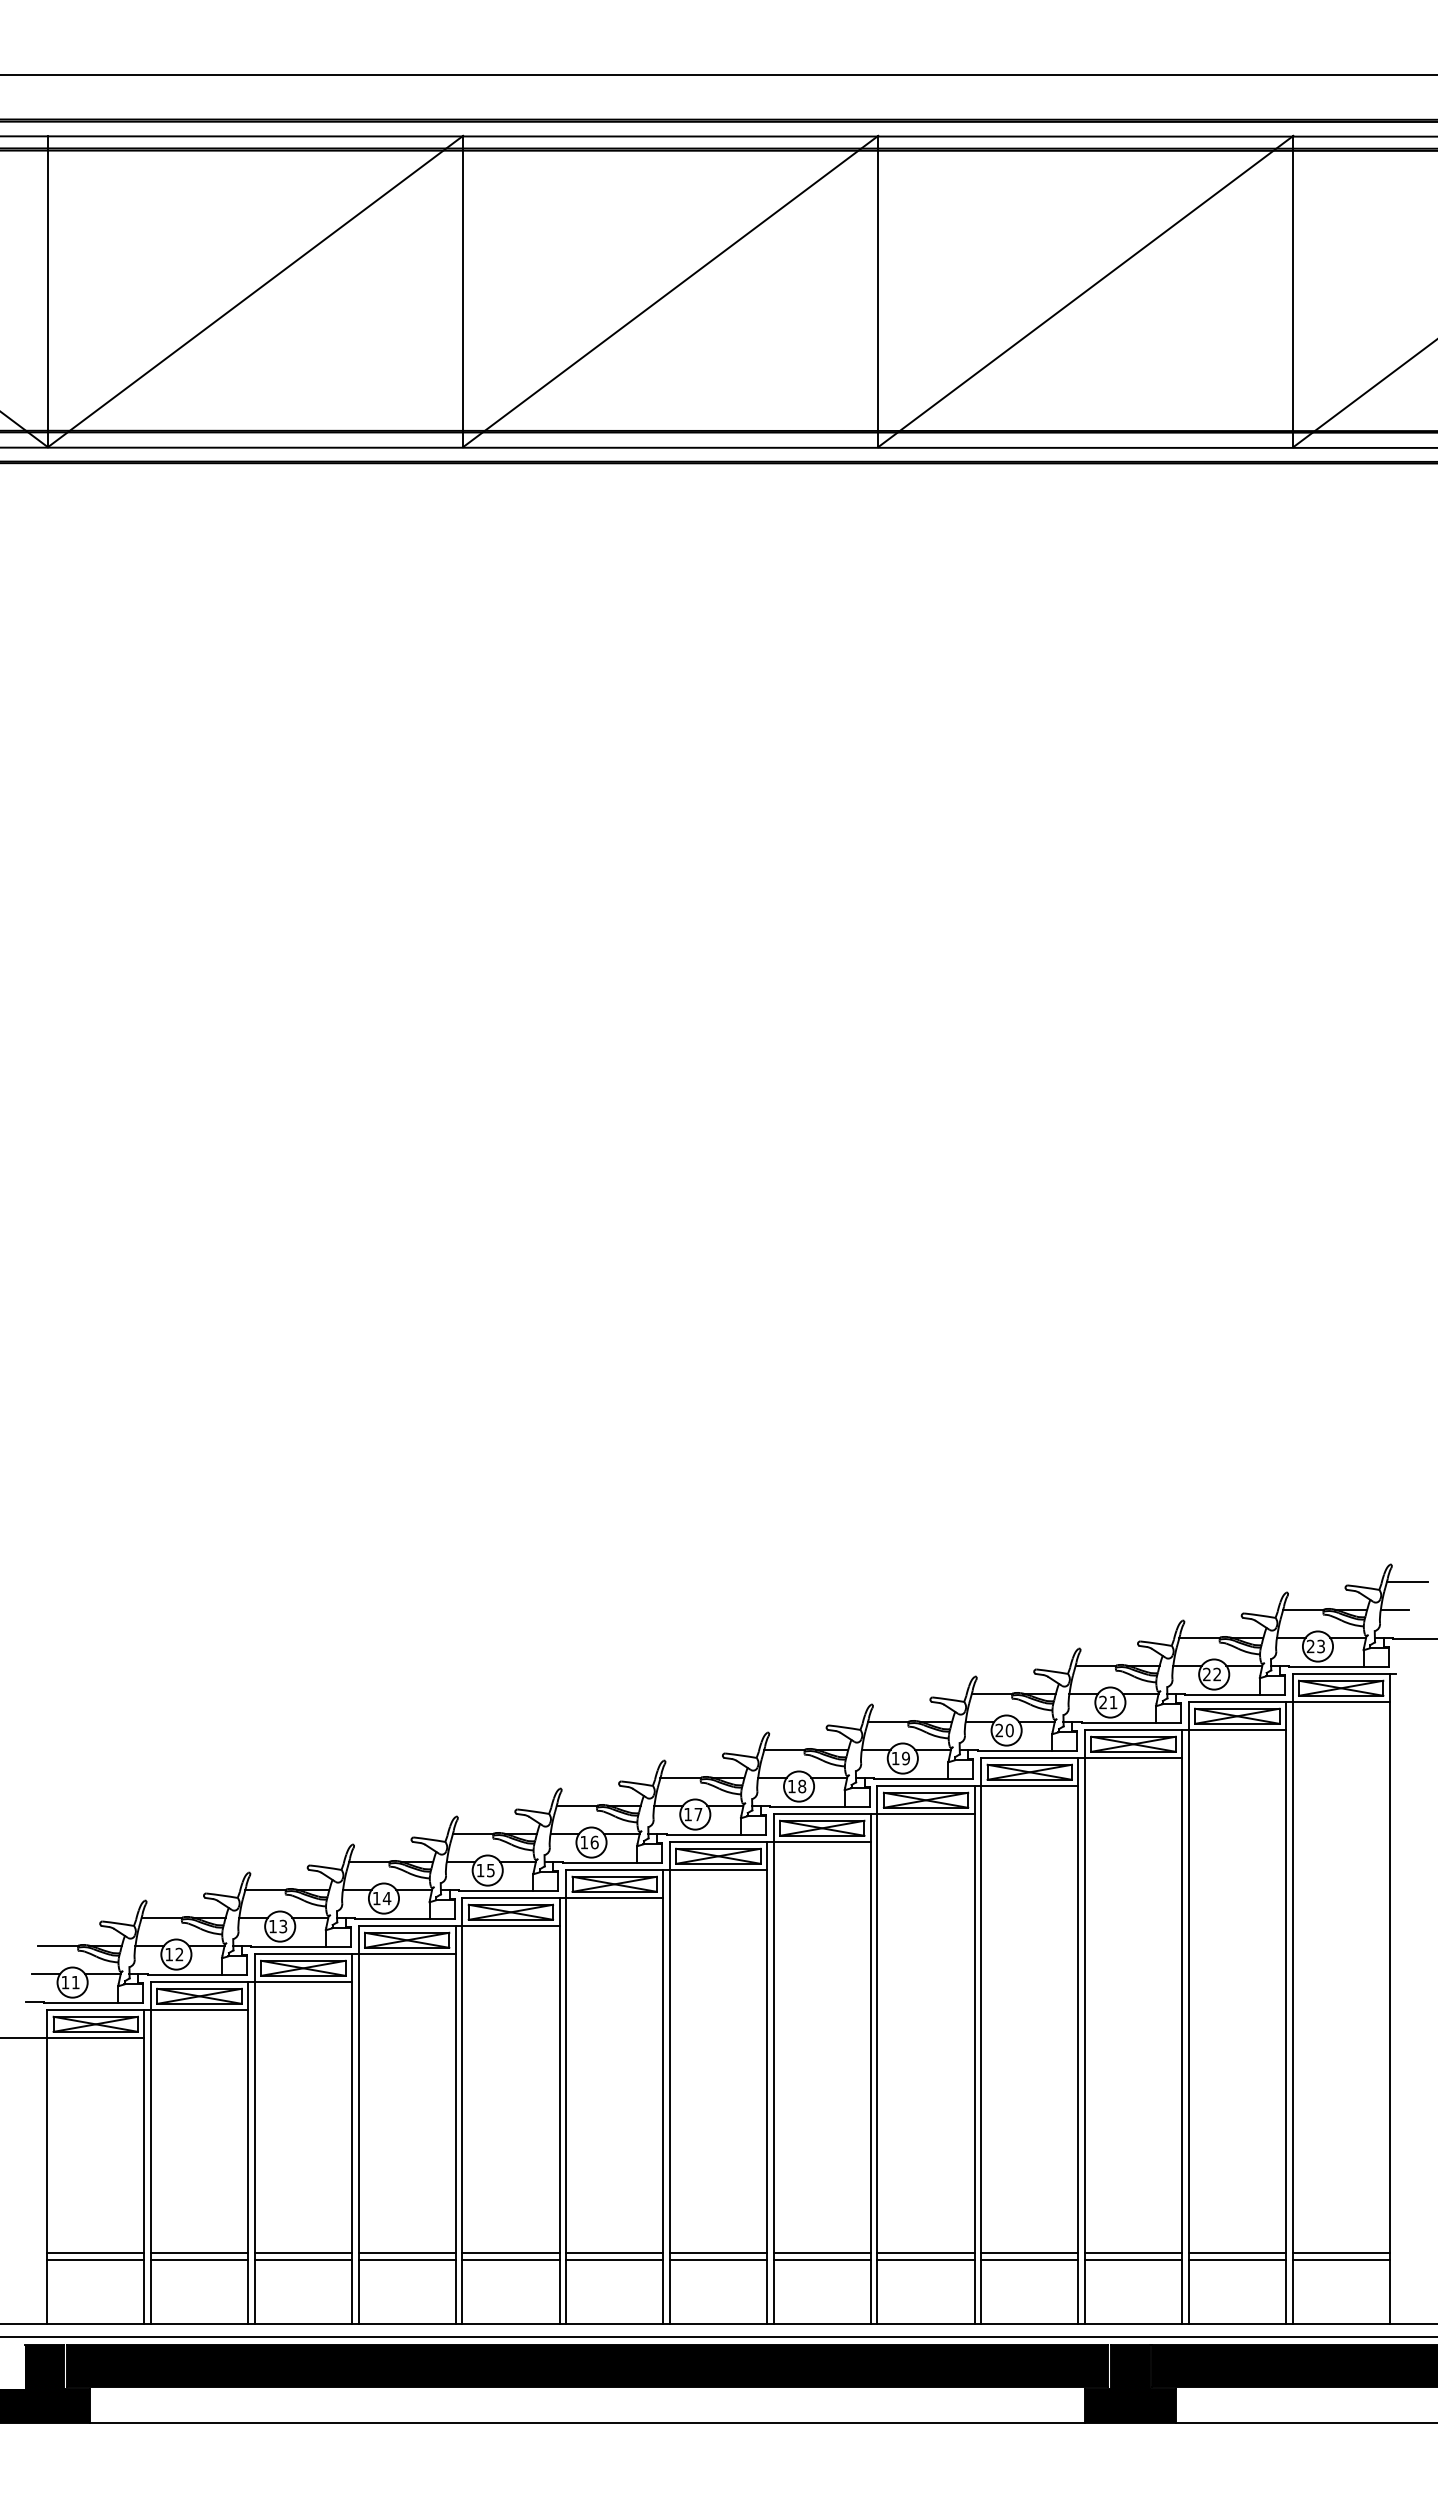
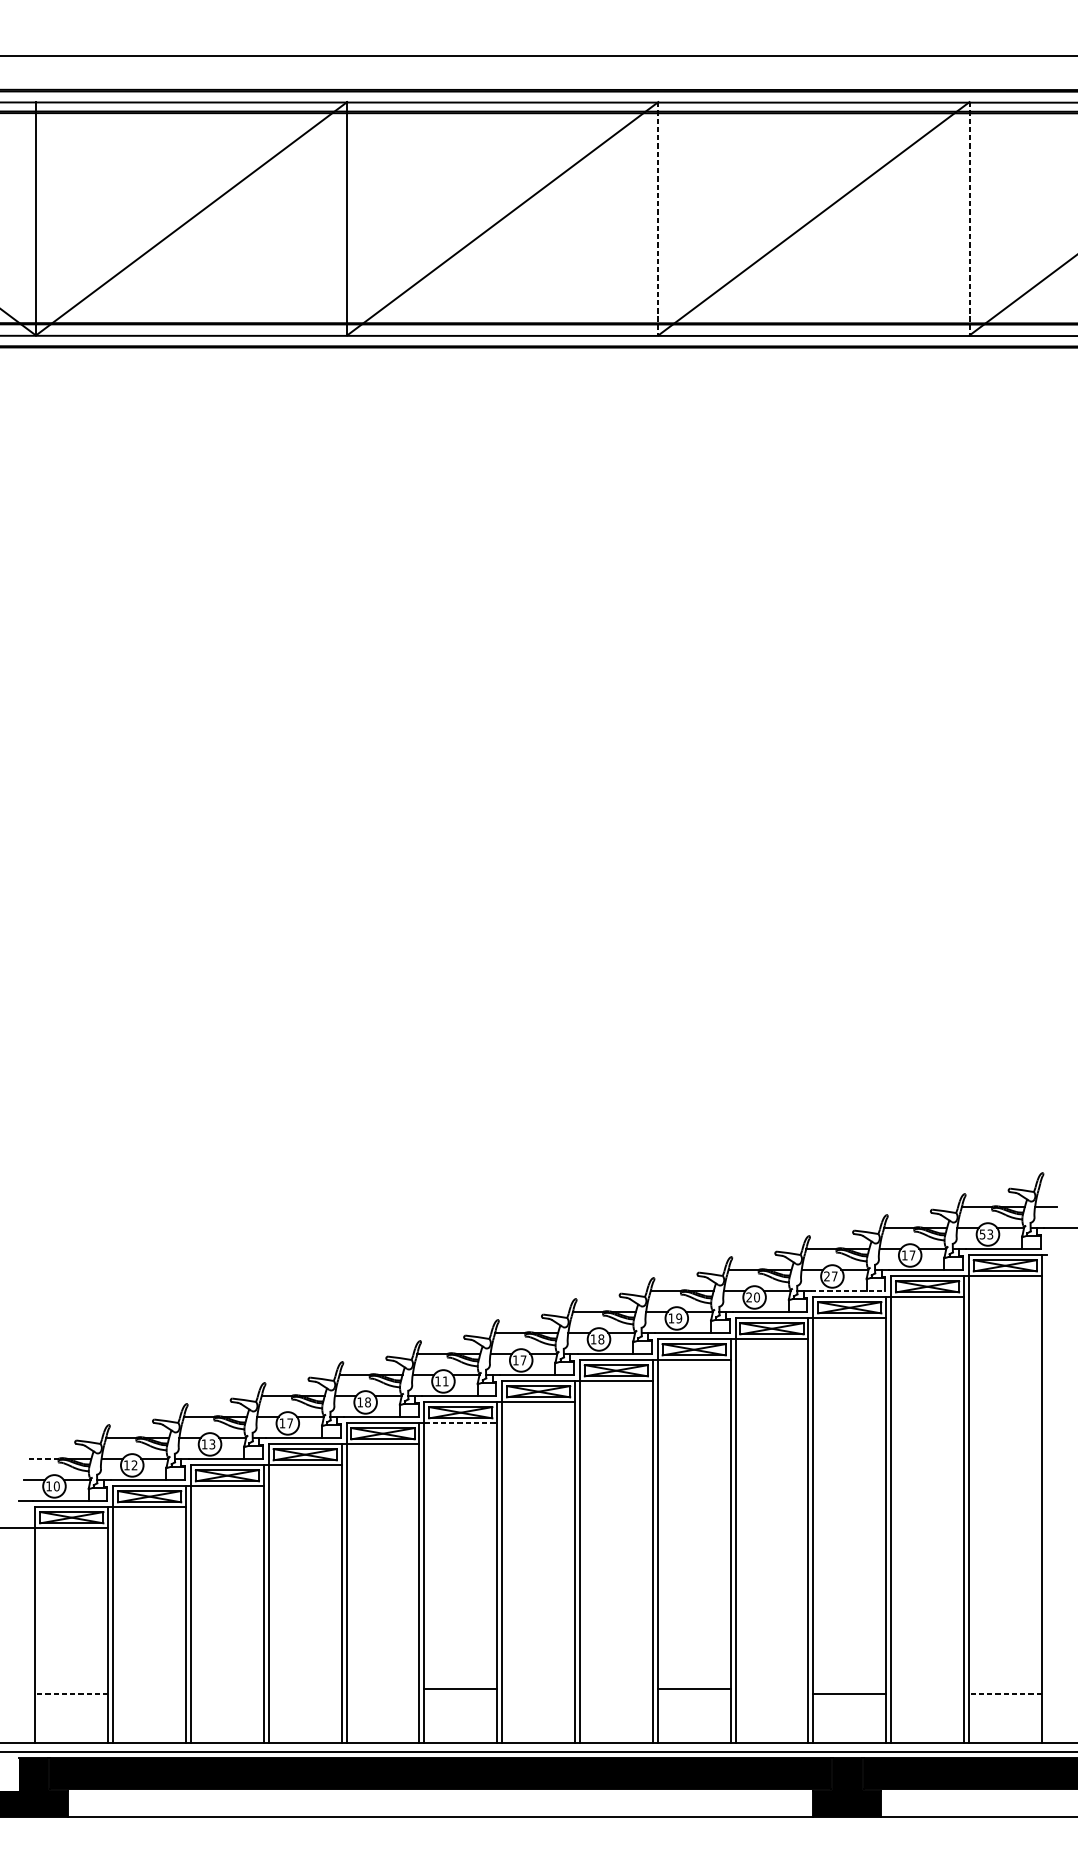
line: (878, 291) -> (658, 218), solid -> dashed
line: (1293, 291) -> (969, 218), solid -> dashed
line: (1406, 1581) -> (1054, 1185), removed
text: (1310, 1646) -> (982, 1234), 23 -> 53
text: (1212, 1674) -> (908, 1255), 22 -> 17
text: (1113, 1702) -> (834, 1276), 21 -> 27
line: (1131, 1722) -> (848, 1291), solid -> dashed
text: (594, 1842) -> (445, 1381), 16 -> 11
text: (490, 1870) -> (367, 1402), 15 -> 18
text: (386, 1898) -> (289, 1423), 14 -> 17
line: (614, 1898) -> (460, 1423), solid -> dashed
line: (57, 1945) -> (43, 1458), solid -> dashed
text: (75, 1982) -> (56, 1486), 11 -> 10
line: (95, 2253) -> (71, 1689), removed
line: (199, 2253) -> (149, 1689), removed
line: (303, 2253) -> (227, 1689), removed
line: (406, 2253) -> (304, 1689), removed
line: (510, 2253) -> (382, 1689), removed
line: (718, 2253) -> (538, 1689), removed
line: (821, 2253) -> (615, 1689), removed
line: (1029, 2253) -> (771, 1689), removed
line: (1133, 2253) -> (849, 1689), removed
line: (1237, 2253) -> (927, 1689), removed
line: (1340, 2253) -> (1004, 1689), removed
line: (95, 2259) -> (71, 1693), solid -> dashed
line: (199, 2259) -> (149, 1693), removed
line: (303, 2259) -> (227, 1693), removed
line: (406, 2259) -> (304, 1693), removed
line: (510, 2259) -> (382, 1693), removed
line: (614, 2259) -> (460, 1693), removed
line: (718, 2259) -> (538, 1693), removed
line: (821, 2259) -> (615, 1693), removed
line: (925, 2259) -> (693, 1693), removed
line: (1029, 2259) -> (771, 1693), removed
line: (1237, 2259) -> (927, 1693), removed
line: (1341, 2259) -> (1005, 1693), solid -> dashed

